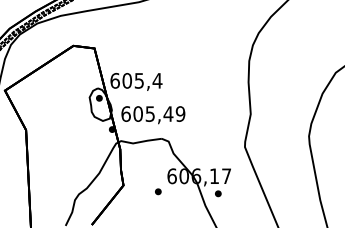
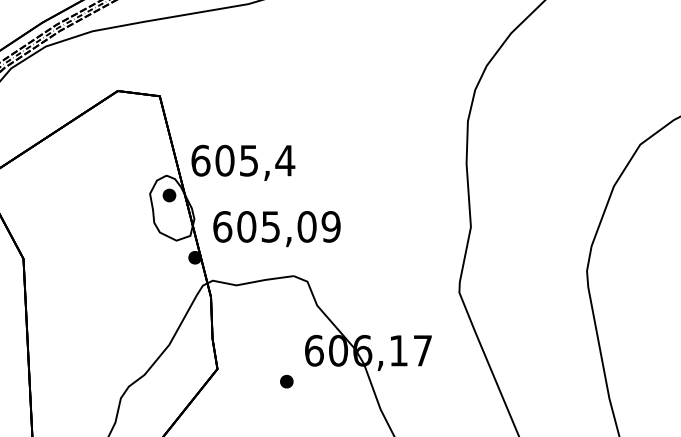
text: (168, 113) -> (307, 225), 605,49 -> 605,09
part: (218, 193) -> (406, 385), removed

